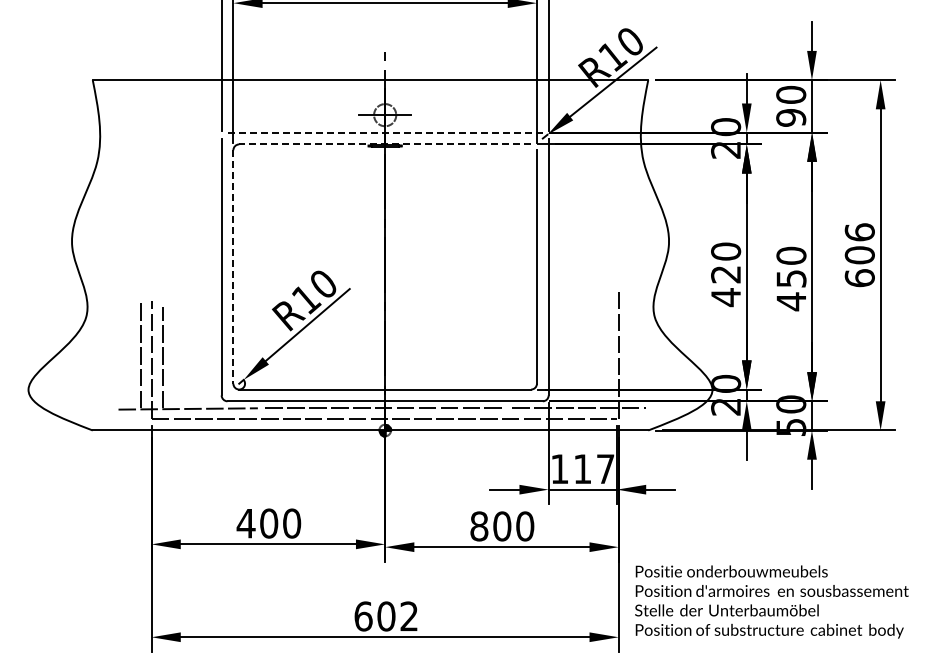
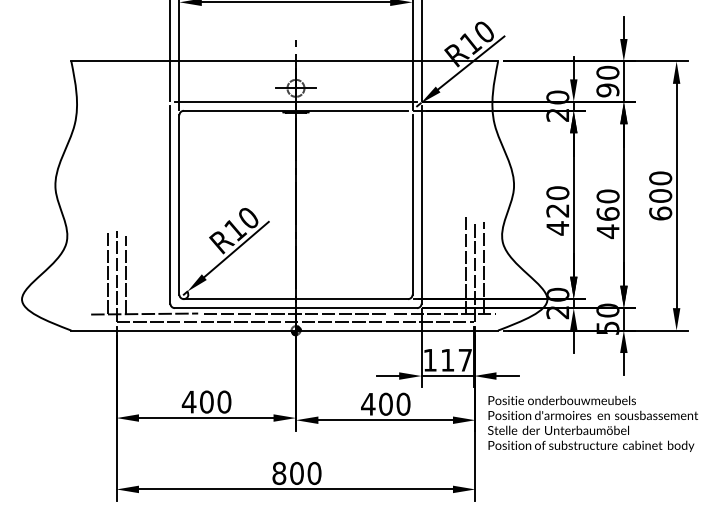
line: (385, 132) -> (296, 101), dashed -> solid
line: (385, 144) -> (296, 110), dashed -> solid
text: (859, 232) -> (660, 178), 606 -> 600
line: (233, 266) -> (179, 204), dashed -> solid
text: (791, 278) -> (608, 213), 450 -> 460
line: (607, 345) -> (466, 265), added
line: (629, 348) -> (483, 267), added
text: (478, 526) -> (367, 404), 800 -> 400
part: (771, 601) -> (592, 423), moved
text: (386, 616) -> (297, 473), 602 -> 800

